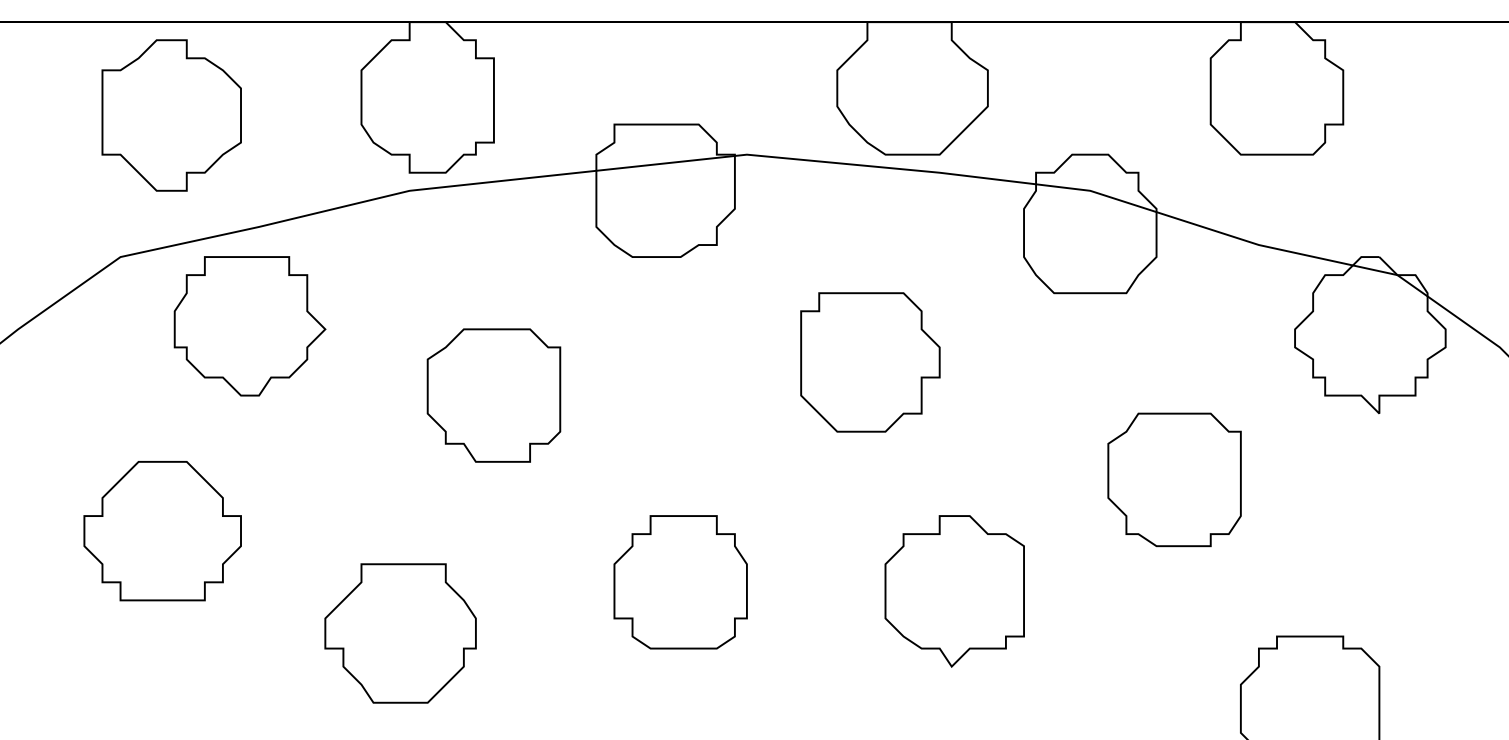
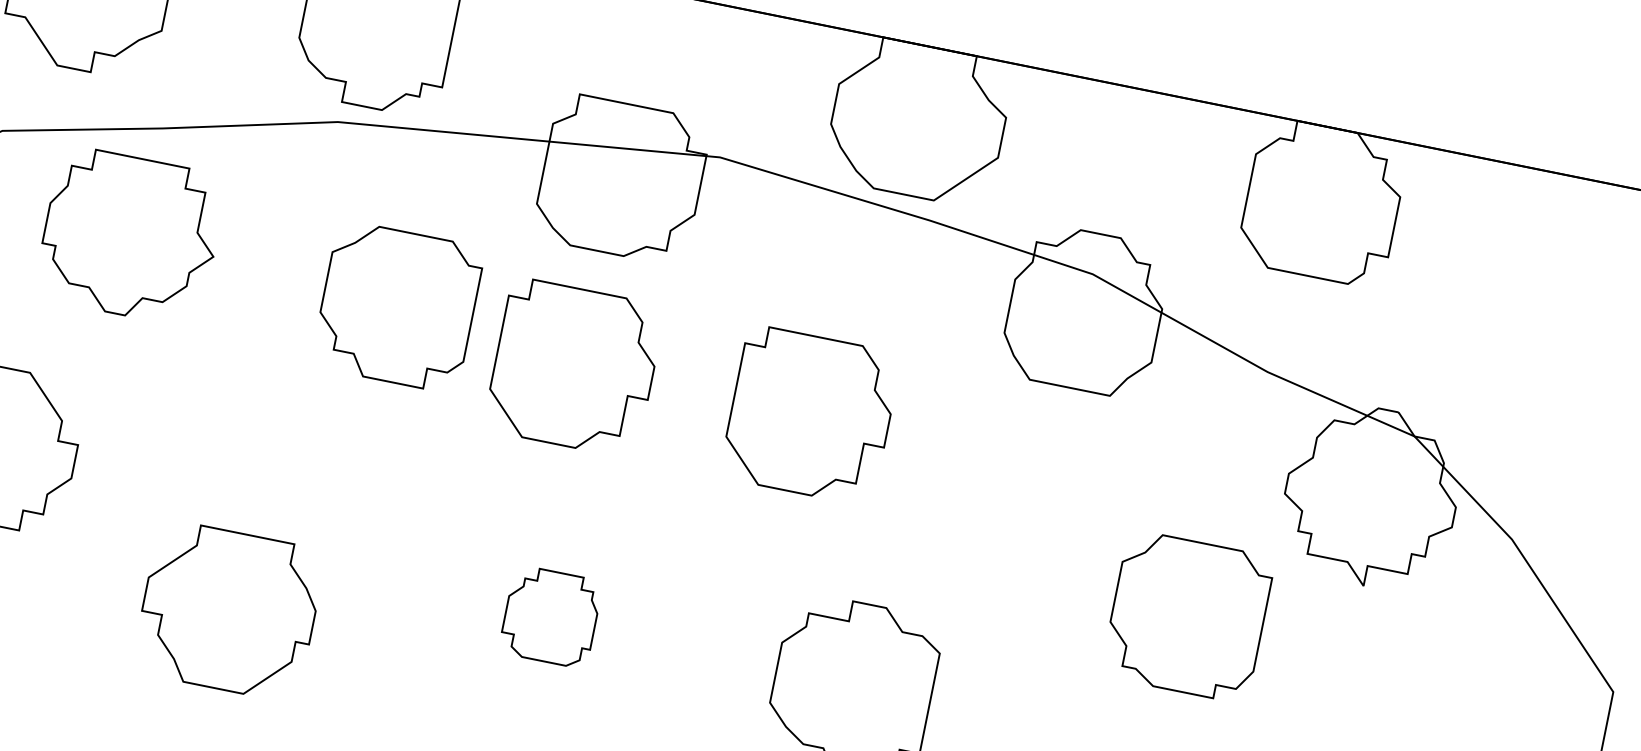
part: (657, 362) -> (574, 367), added
part: (493, 395) -> (397, 306), moved
part: (1174, 479) -> (1187, 616), moved
part: (680, 582) -> (550, 617), size x0.6

